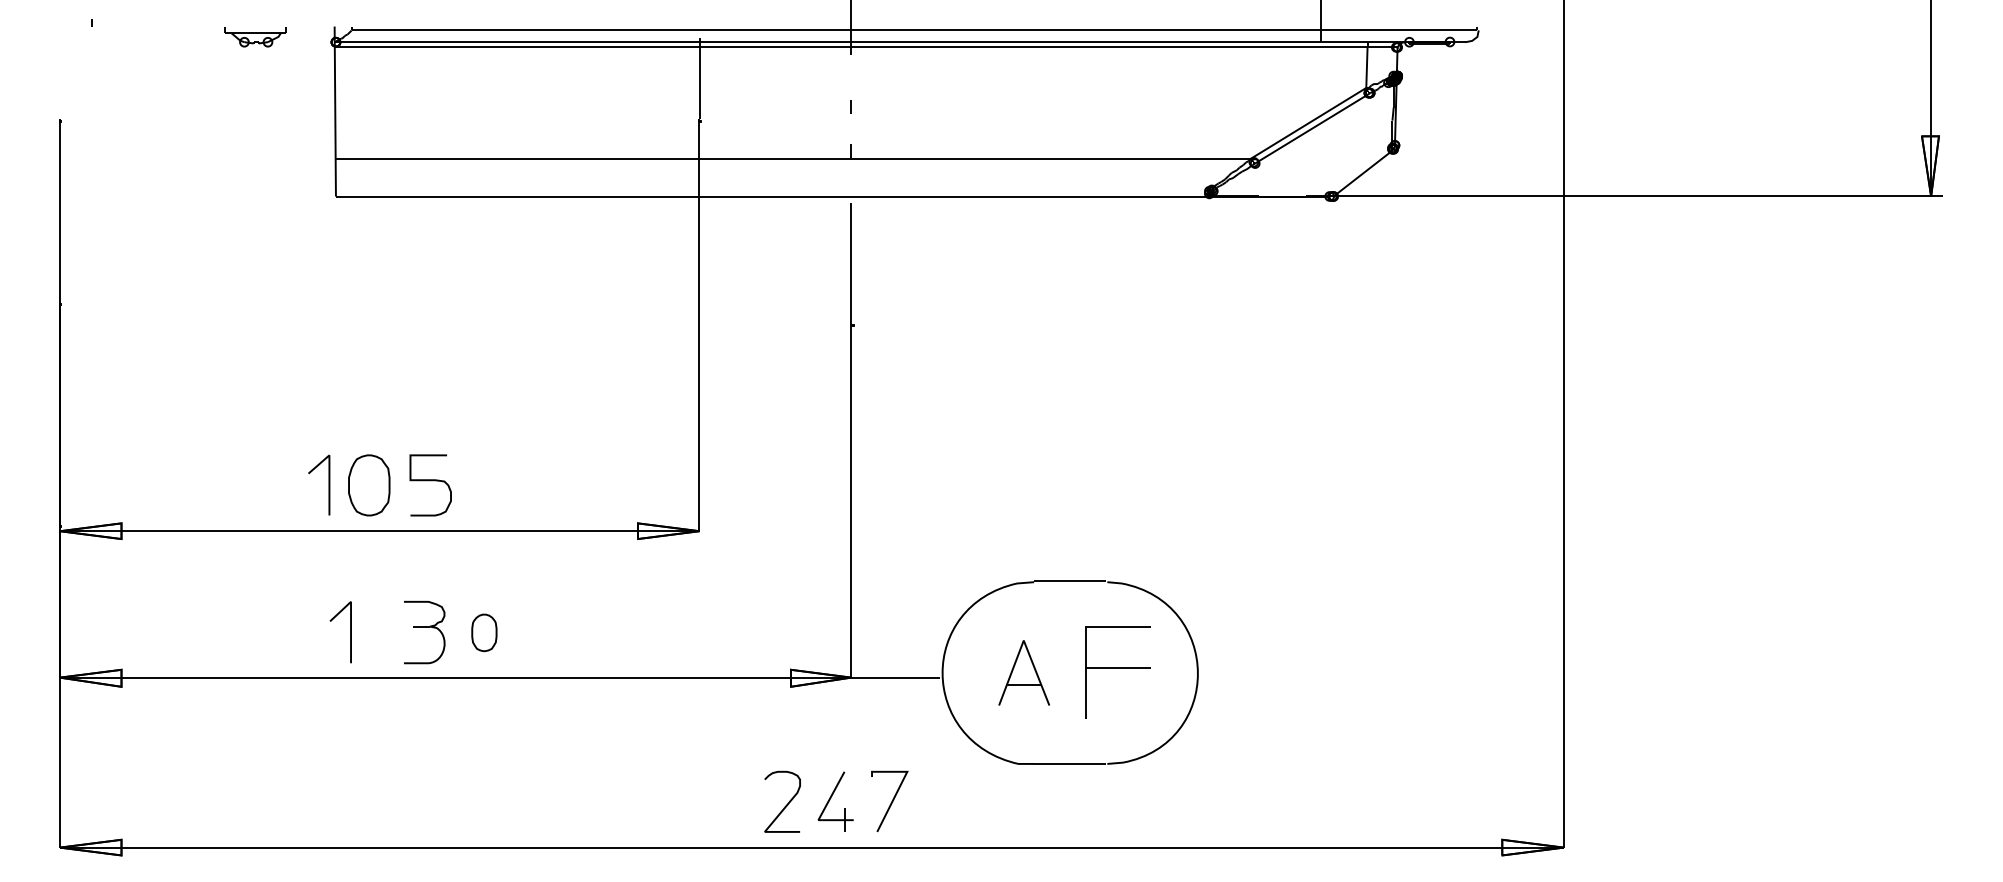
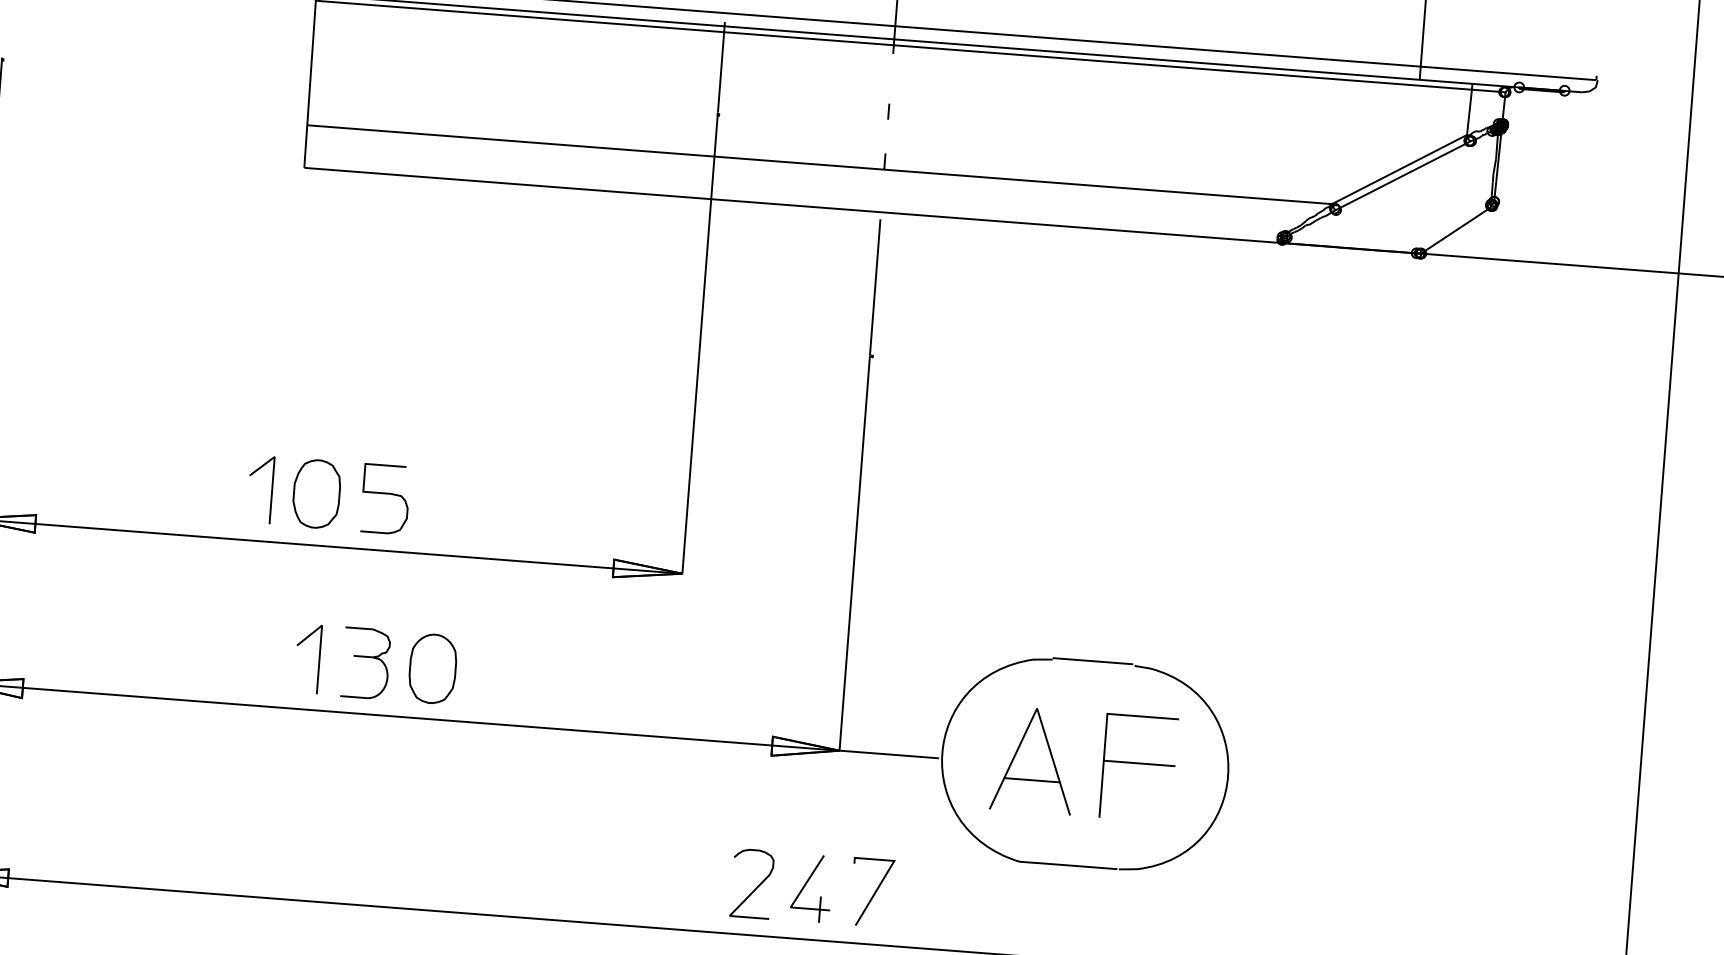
curve: (350, 632) -> (318, 659), moved
part: (484, 632) -> (433, 668), size x1.67
part: (1023, 672) -> (1032, 759), size x1.43

